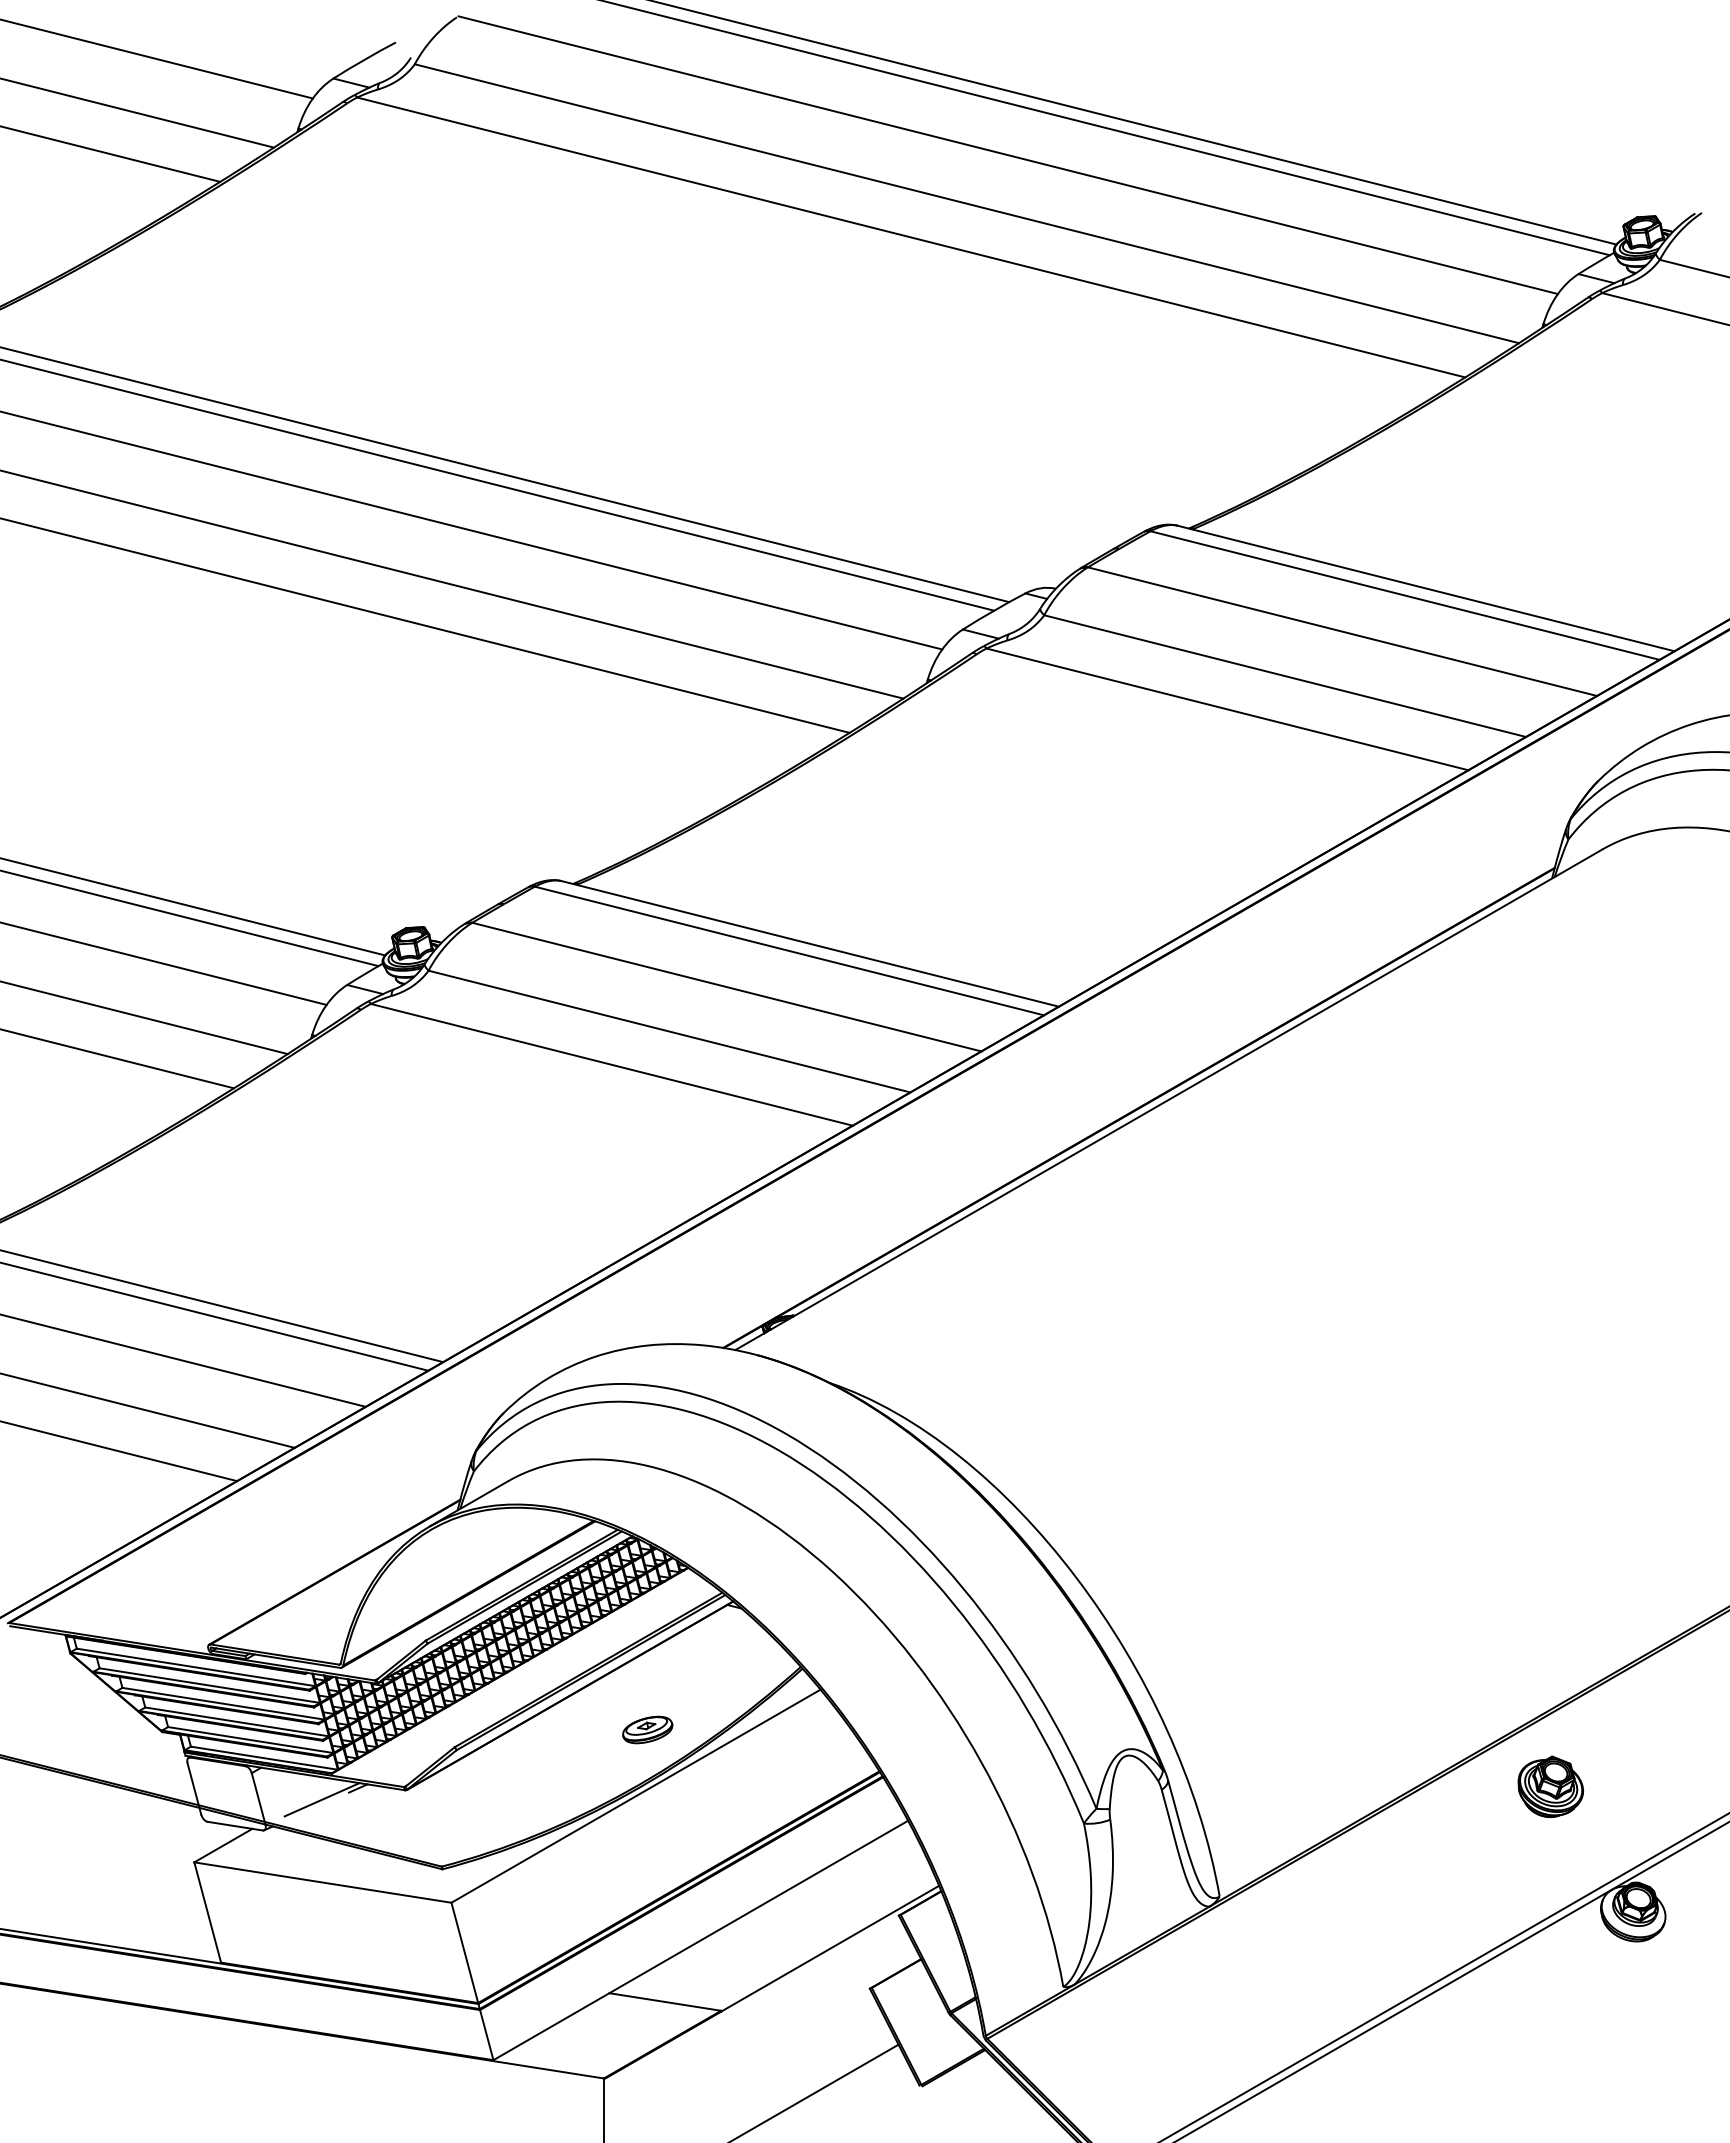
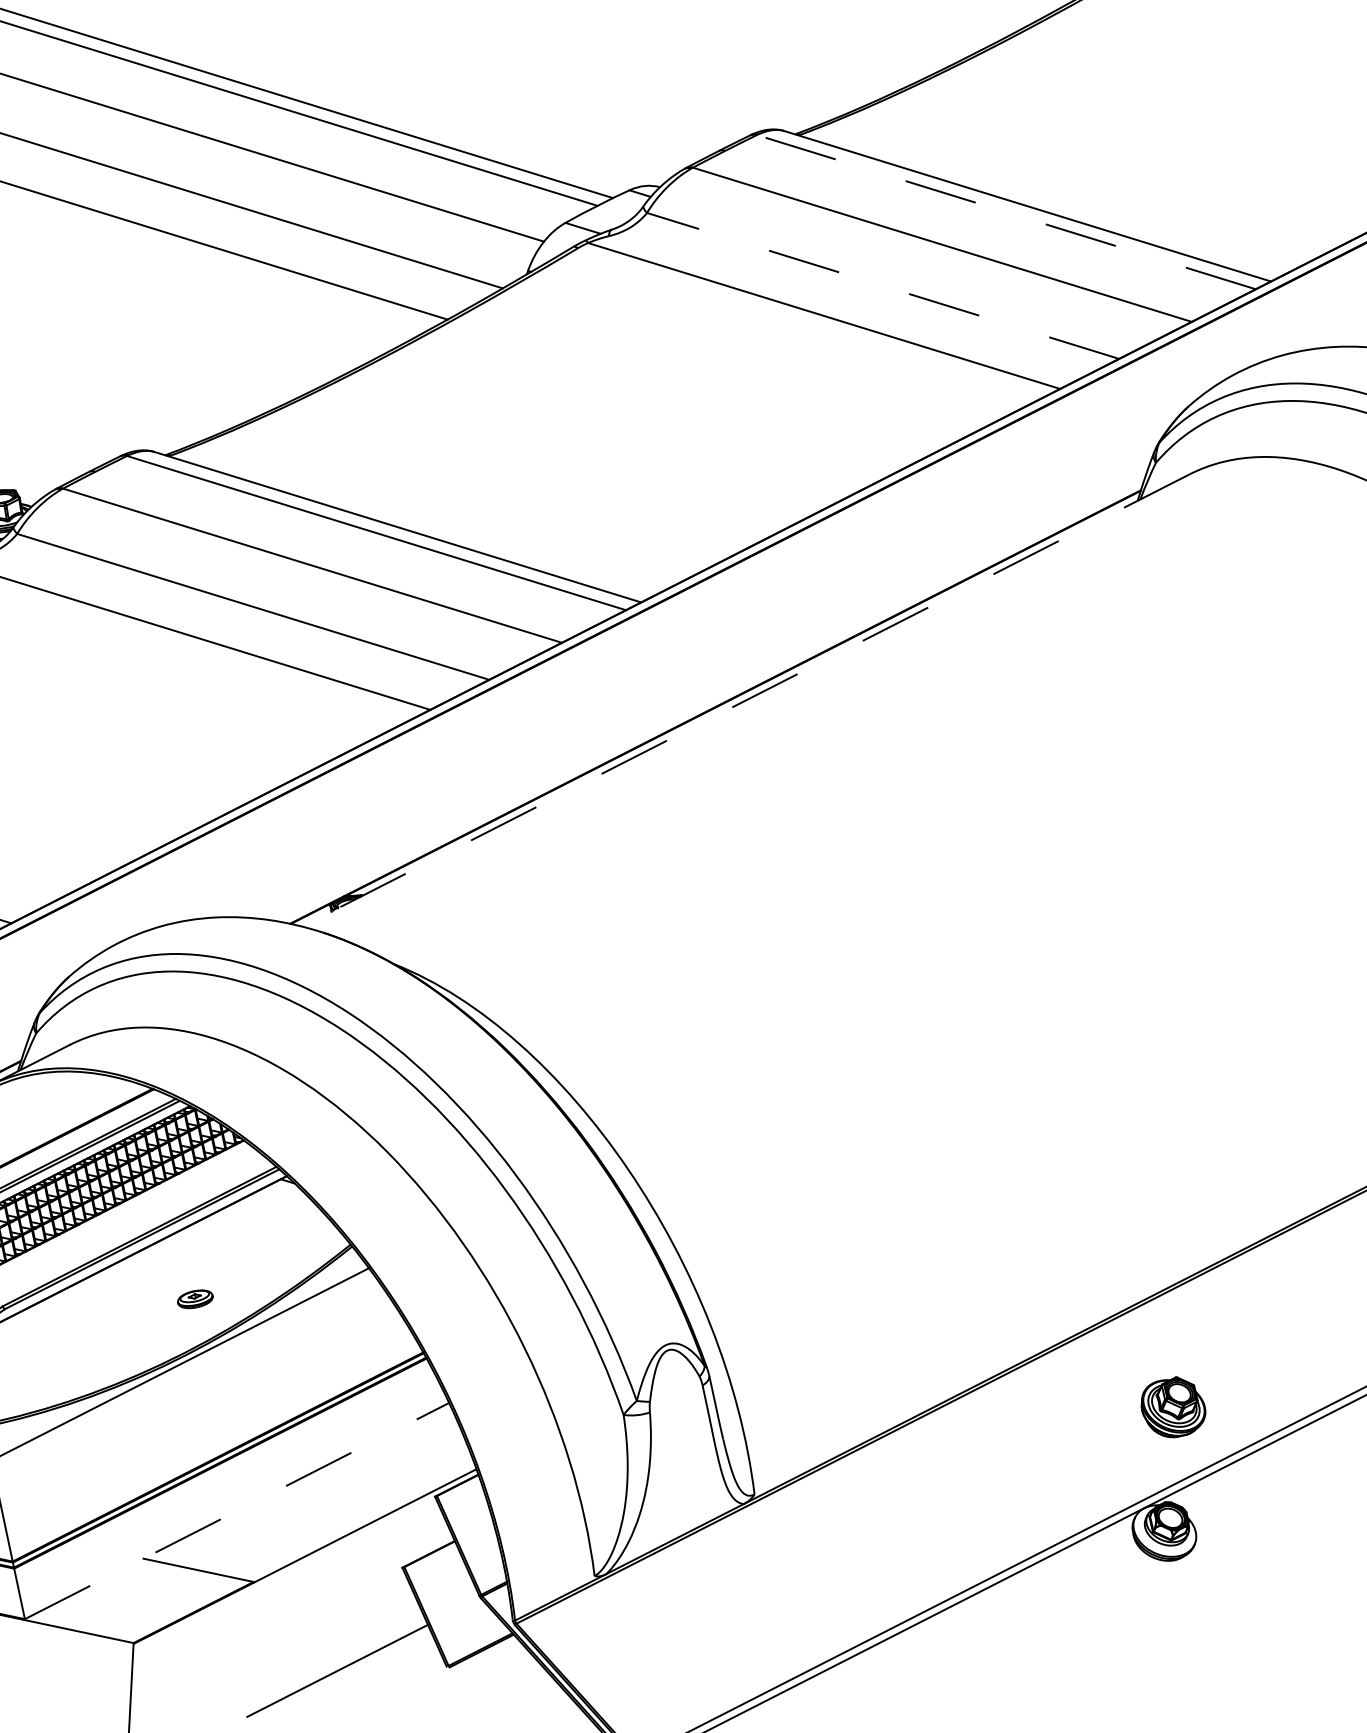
line: (1405, 595) -> (1006, 212), solid -> dashed
line: (1284, 676) -> (882, 286), solid -> dashed
line: (1169, 1099) -> (746, 700), solid -> dashed
part: (647, 1729) -> (195, 1298), size x0.7
part: (1550, 1786) -> (1173, 1406), moved
line: (701, 1940) -> (237, 1511), solid -> dashed

